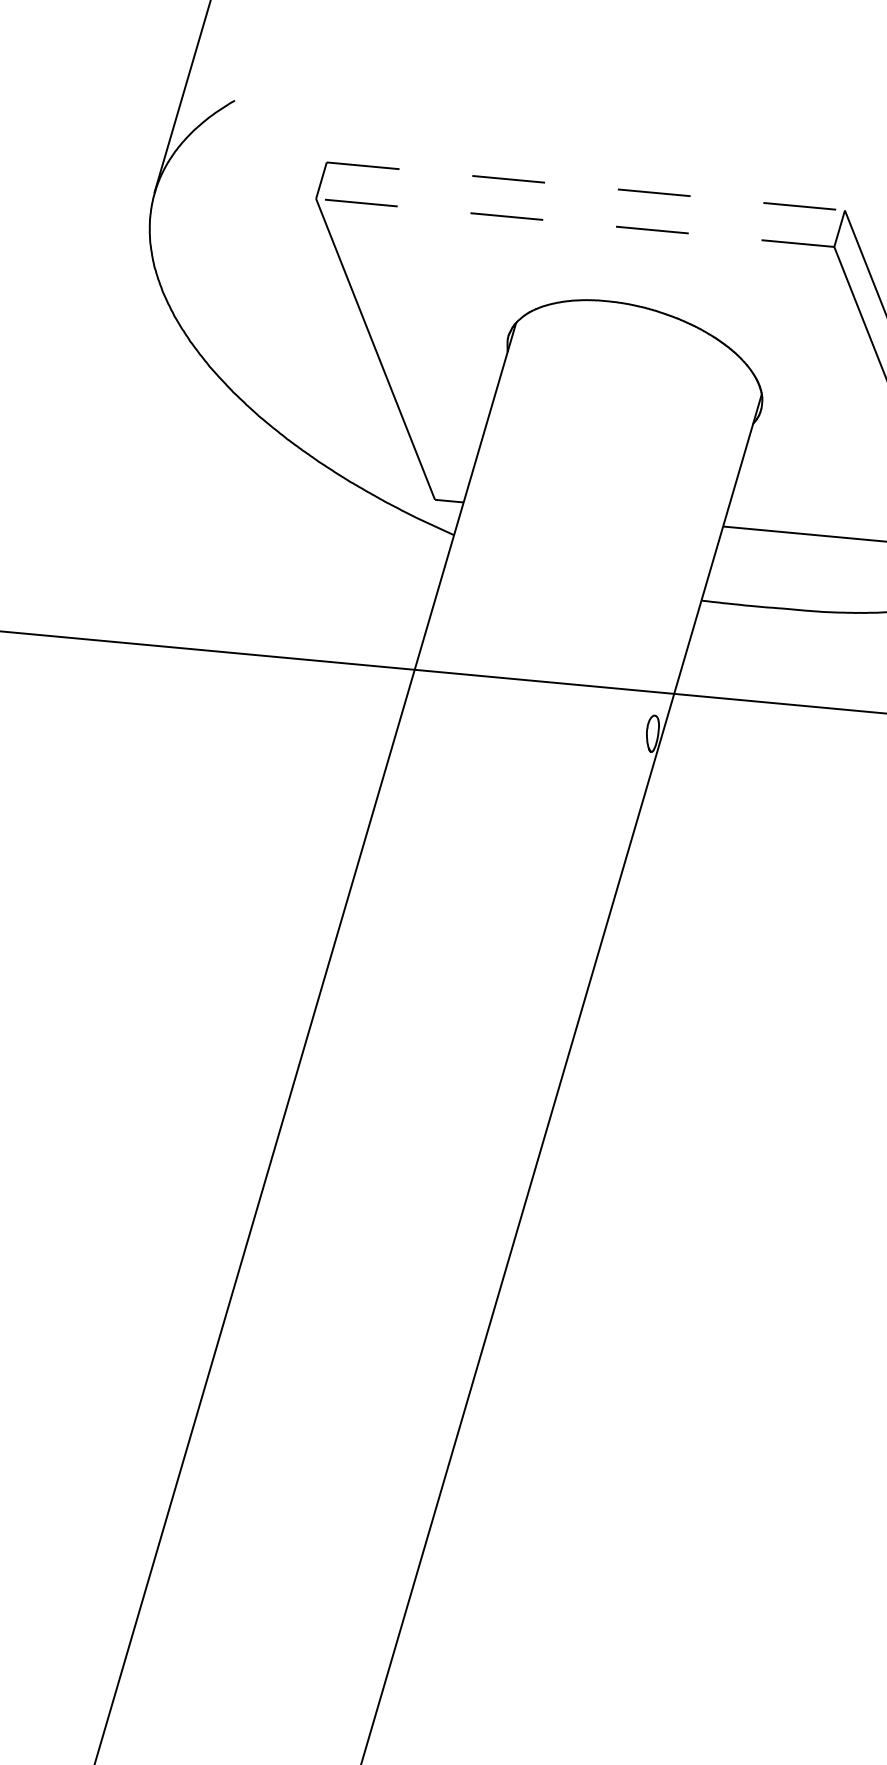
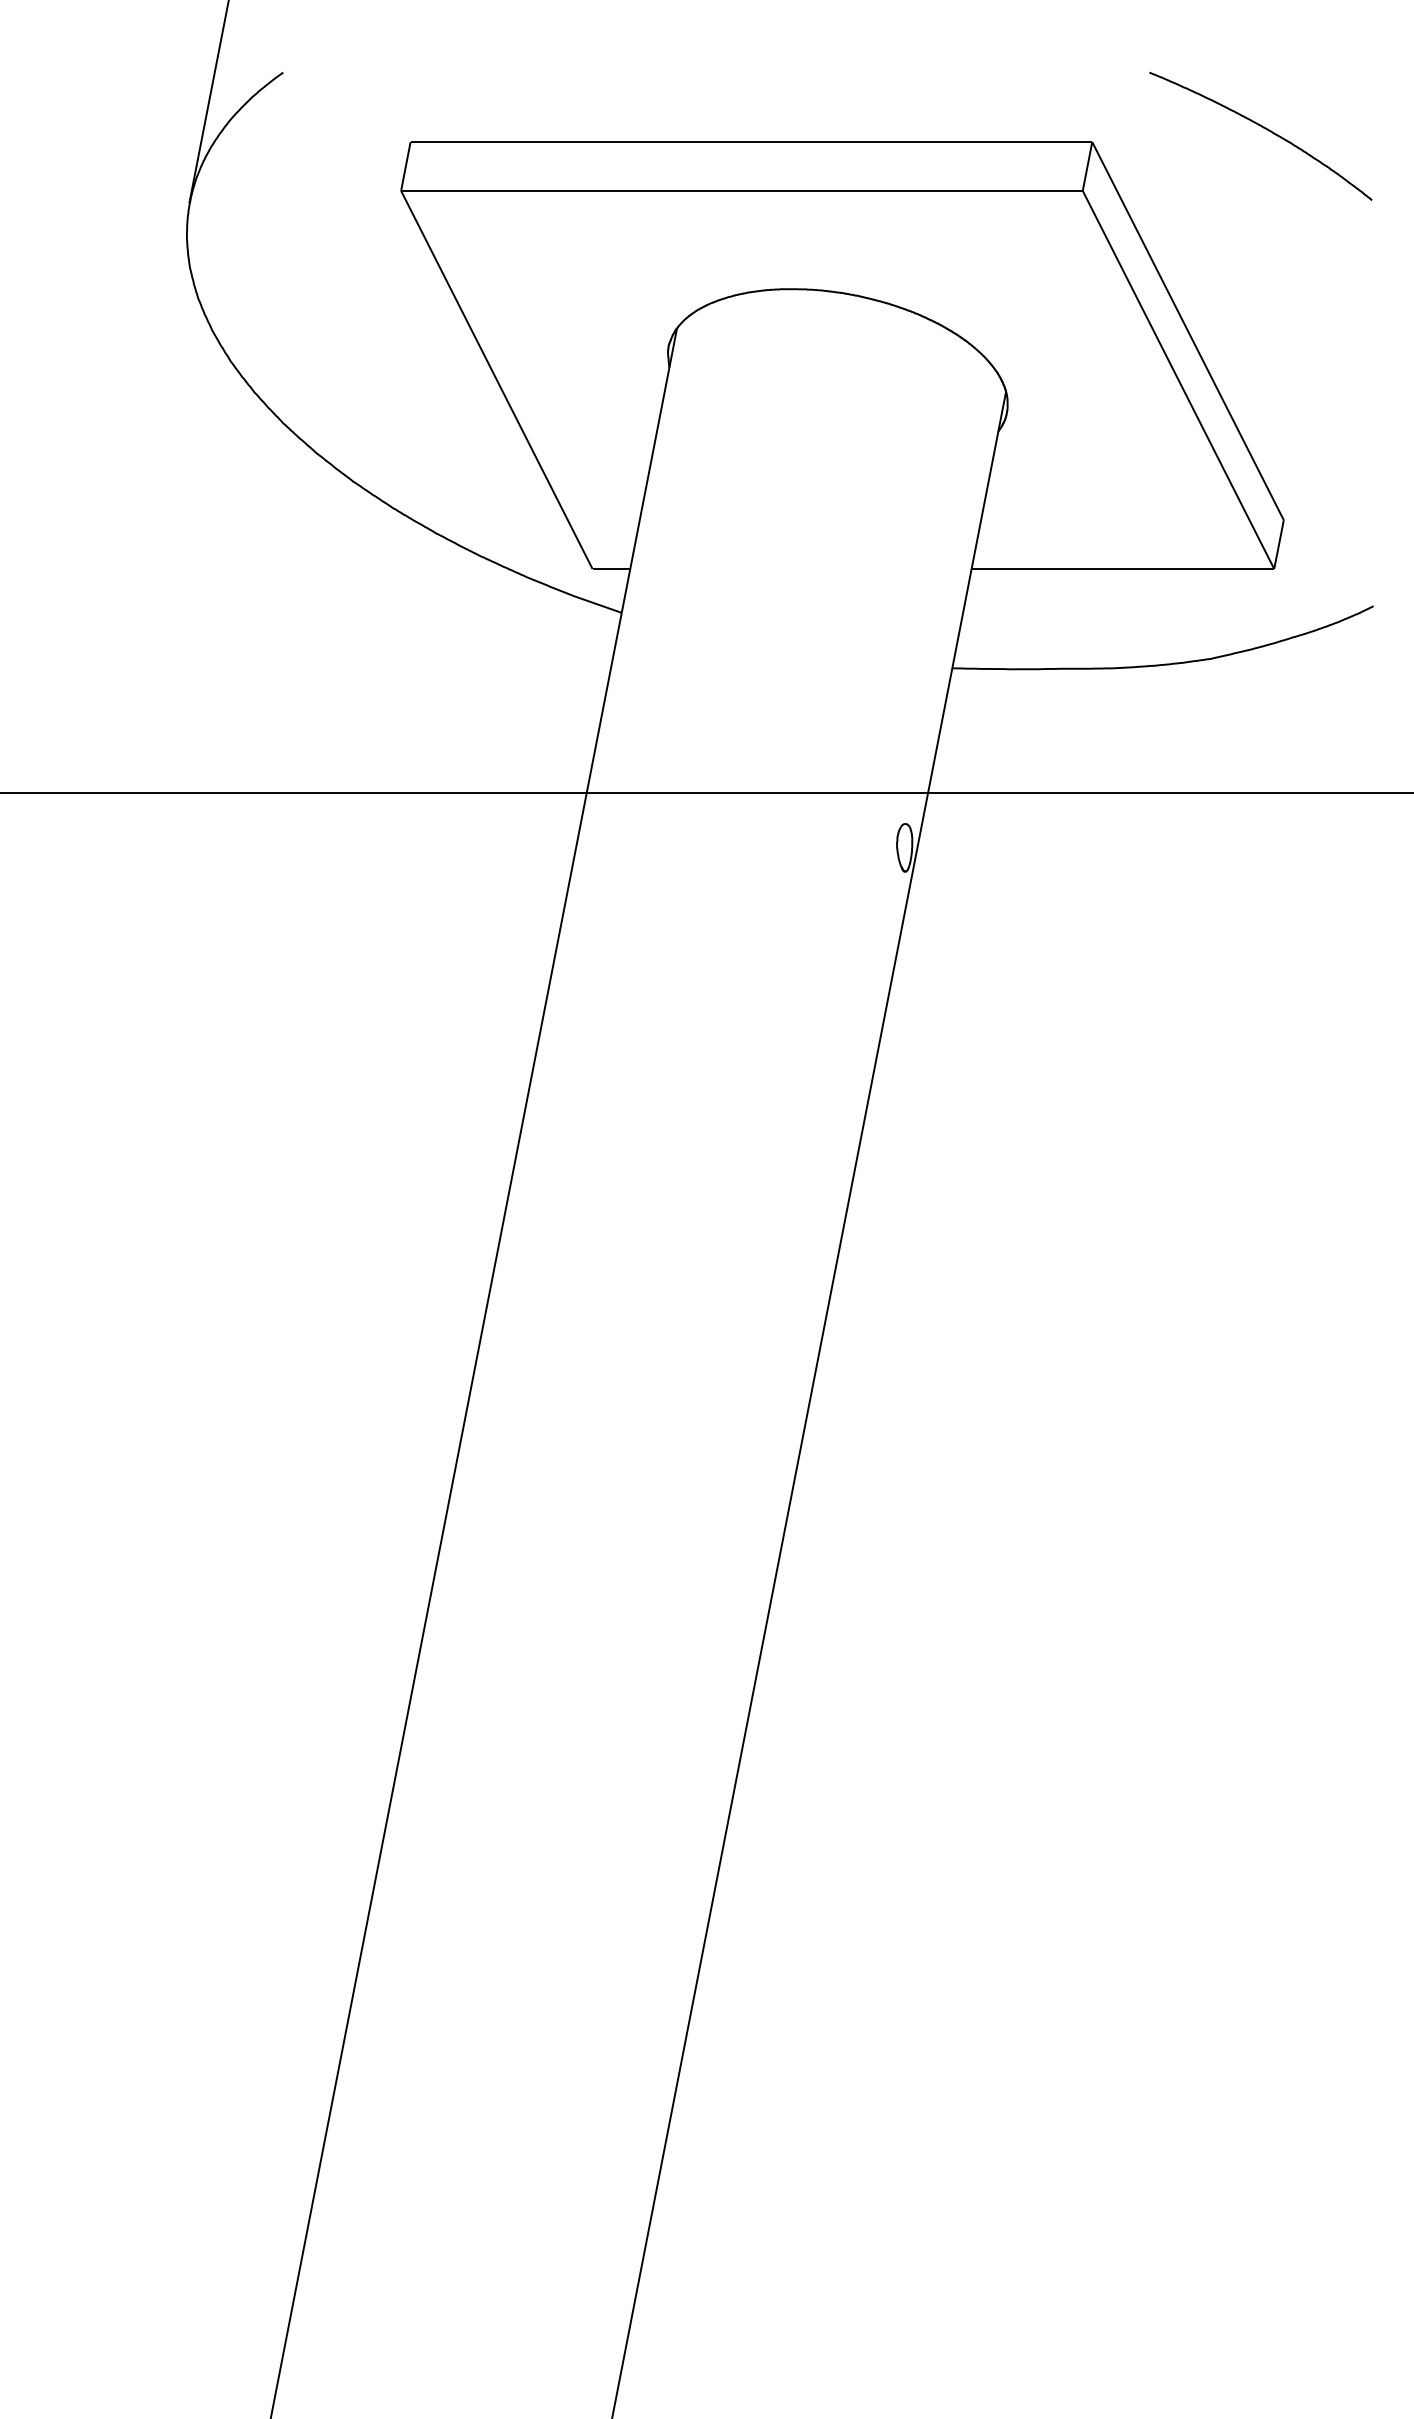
line: (585, 186) -> (751, 142), dashed -> solid
line: (574, 222) -> (741, 190), dashed -> solid

